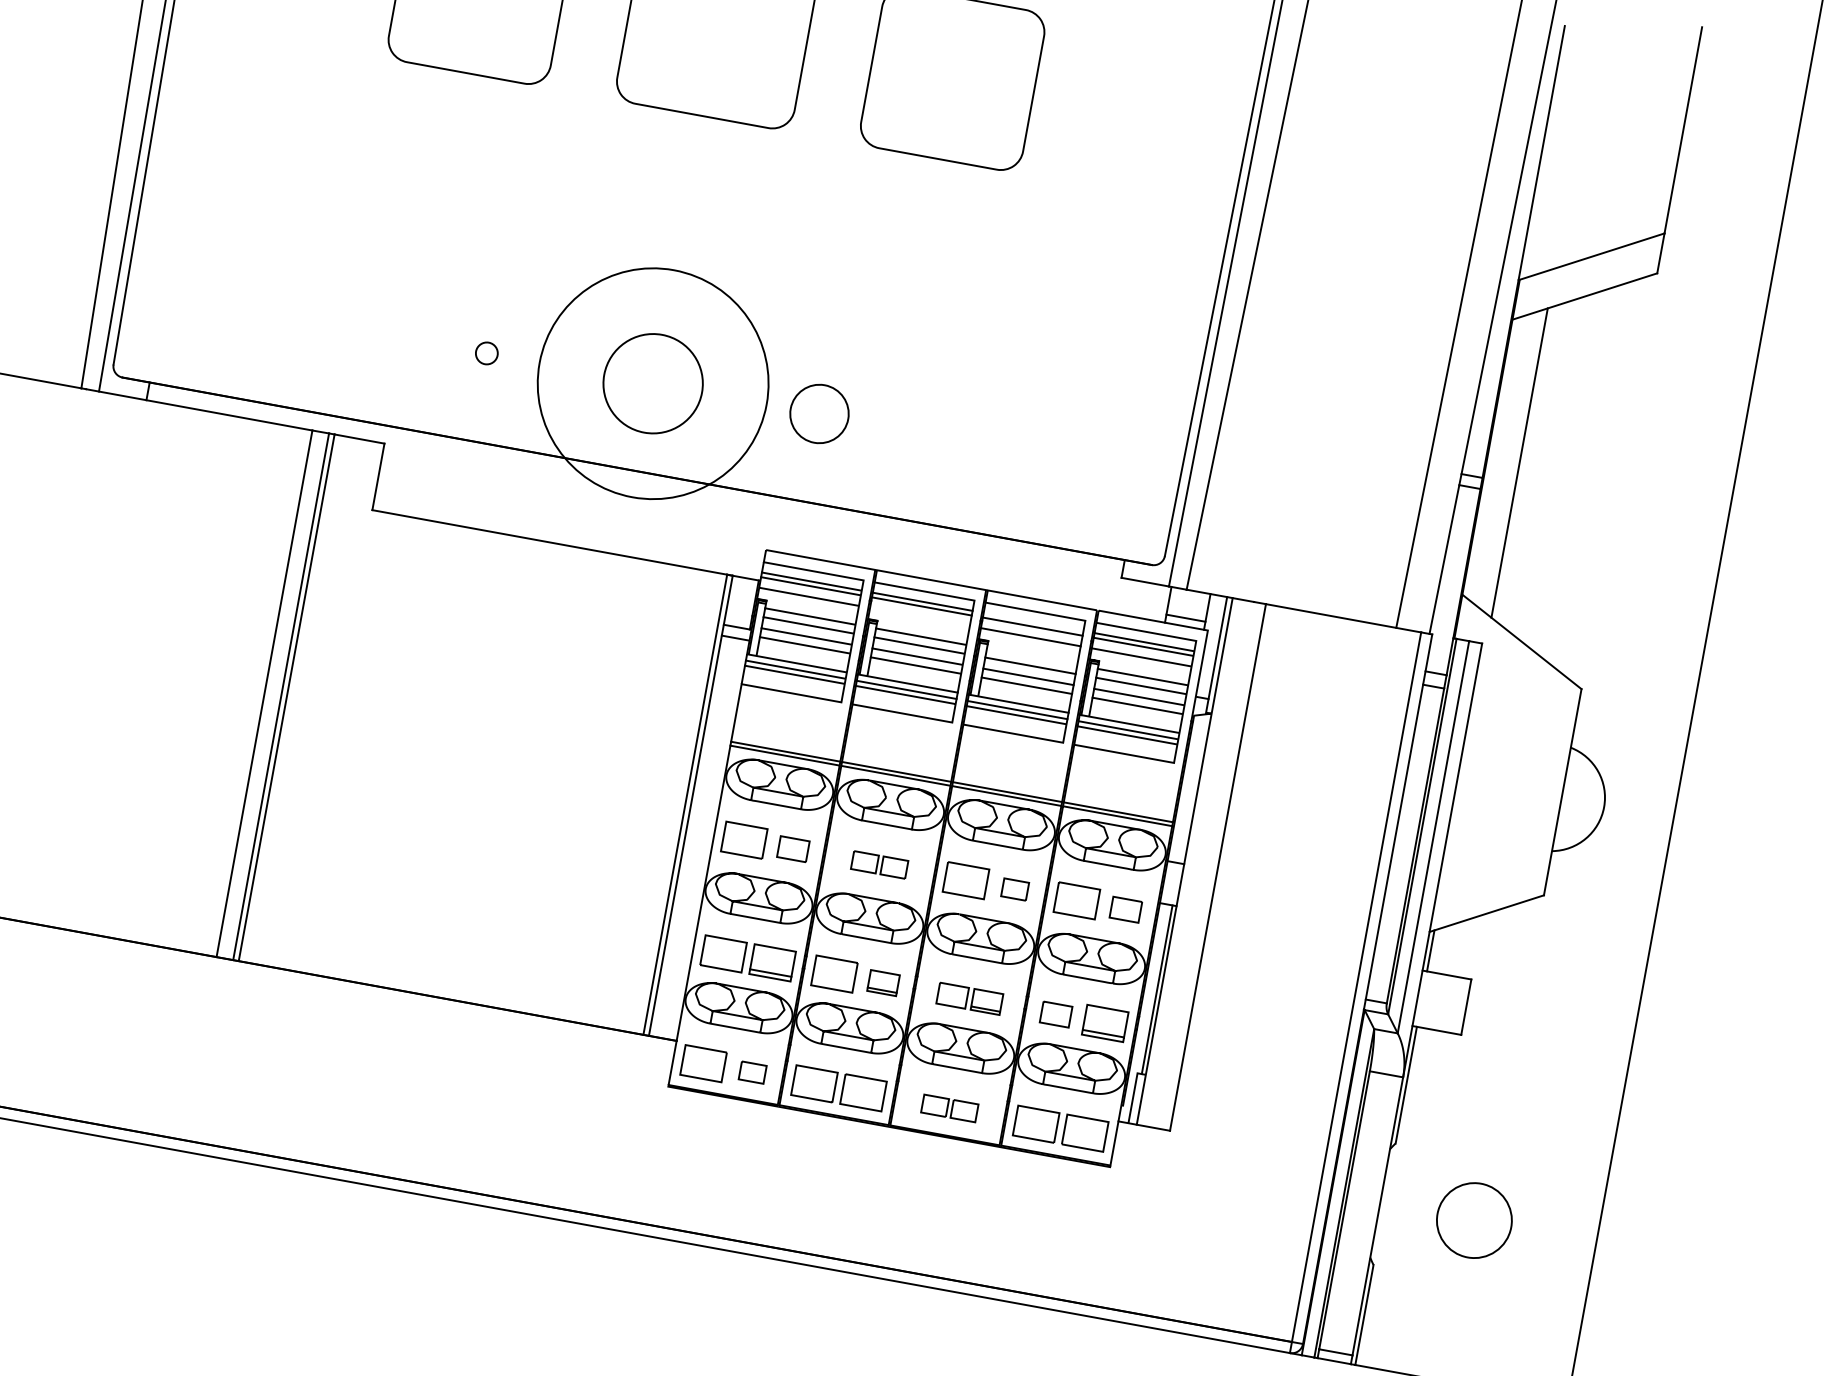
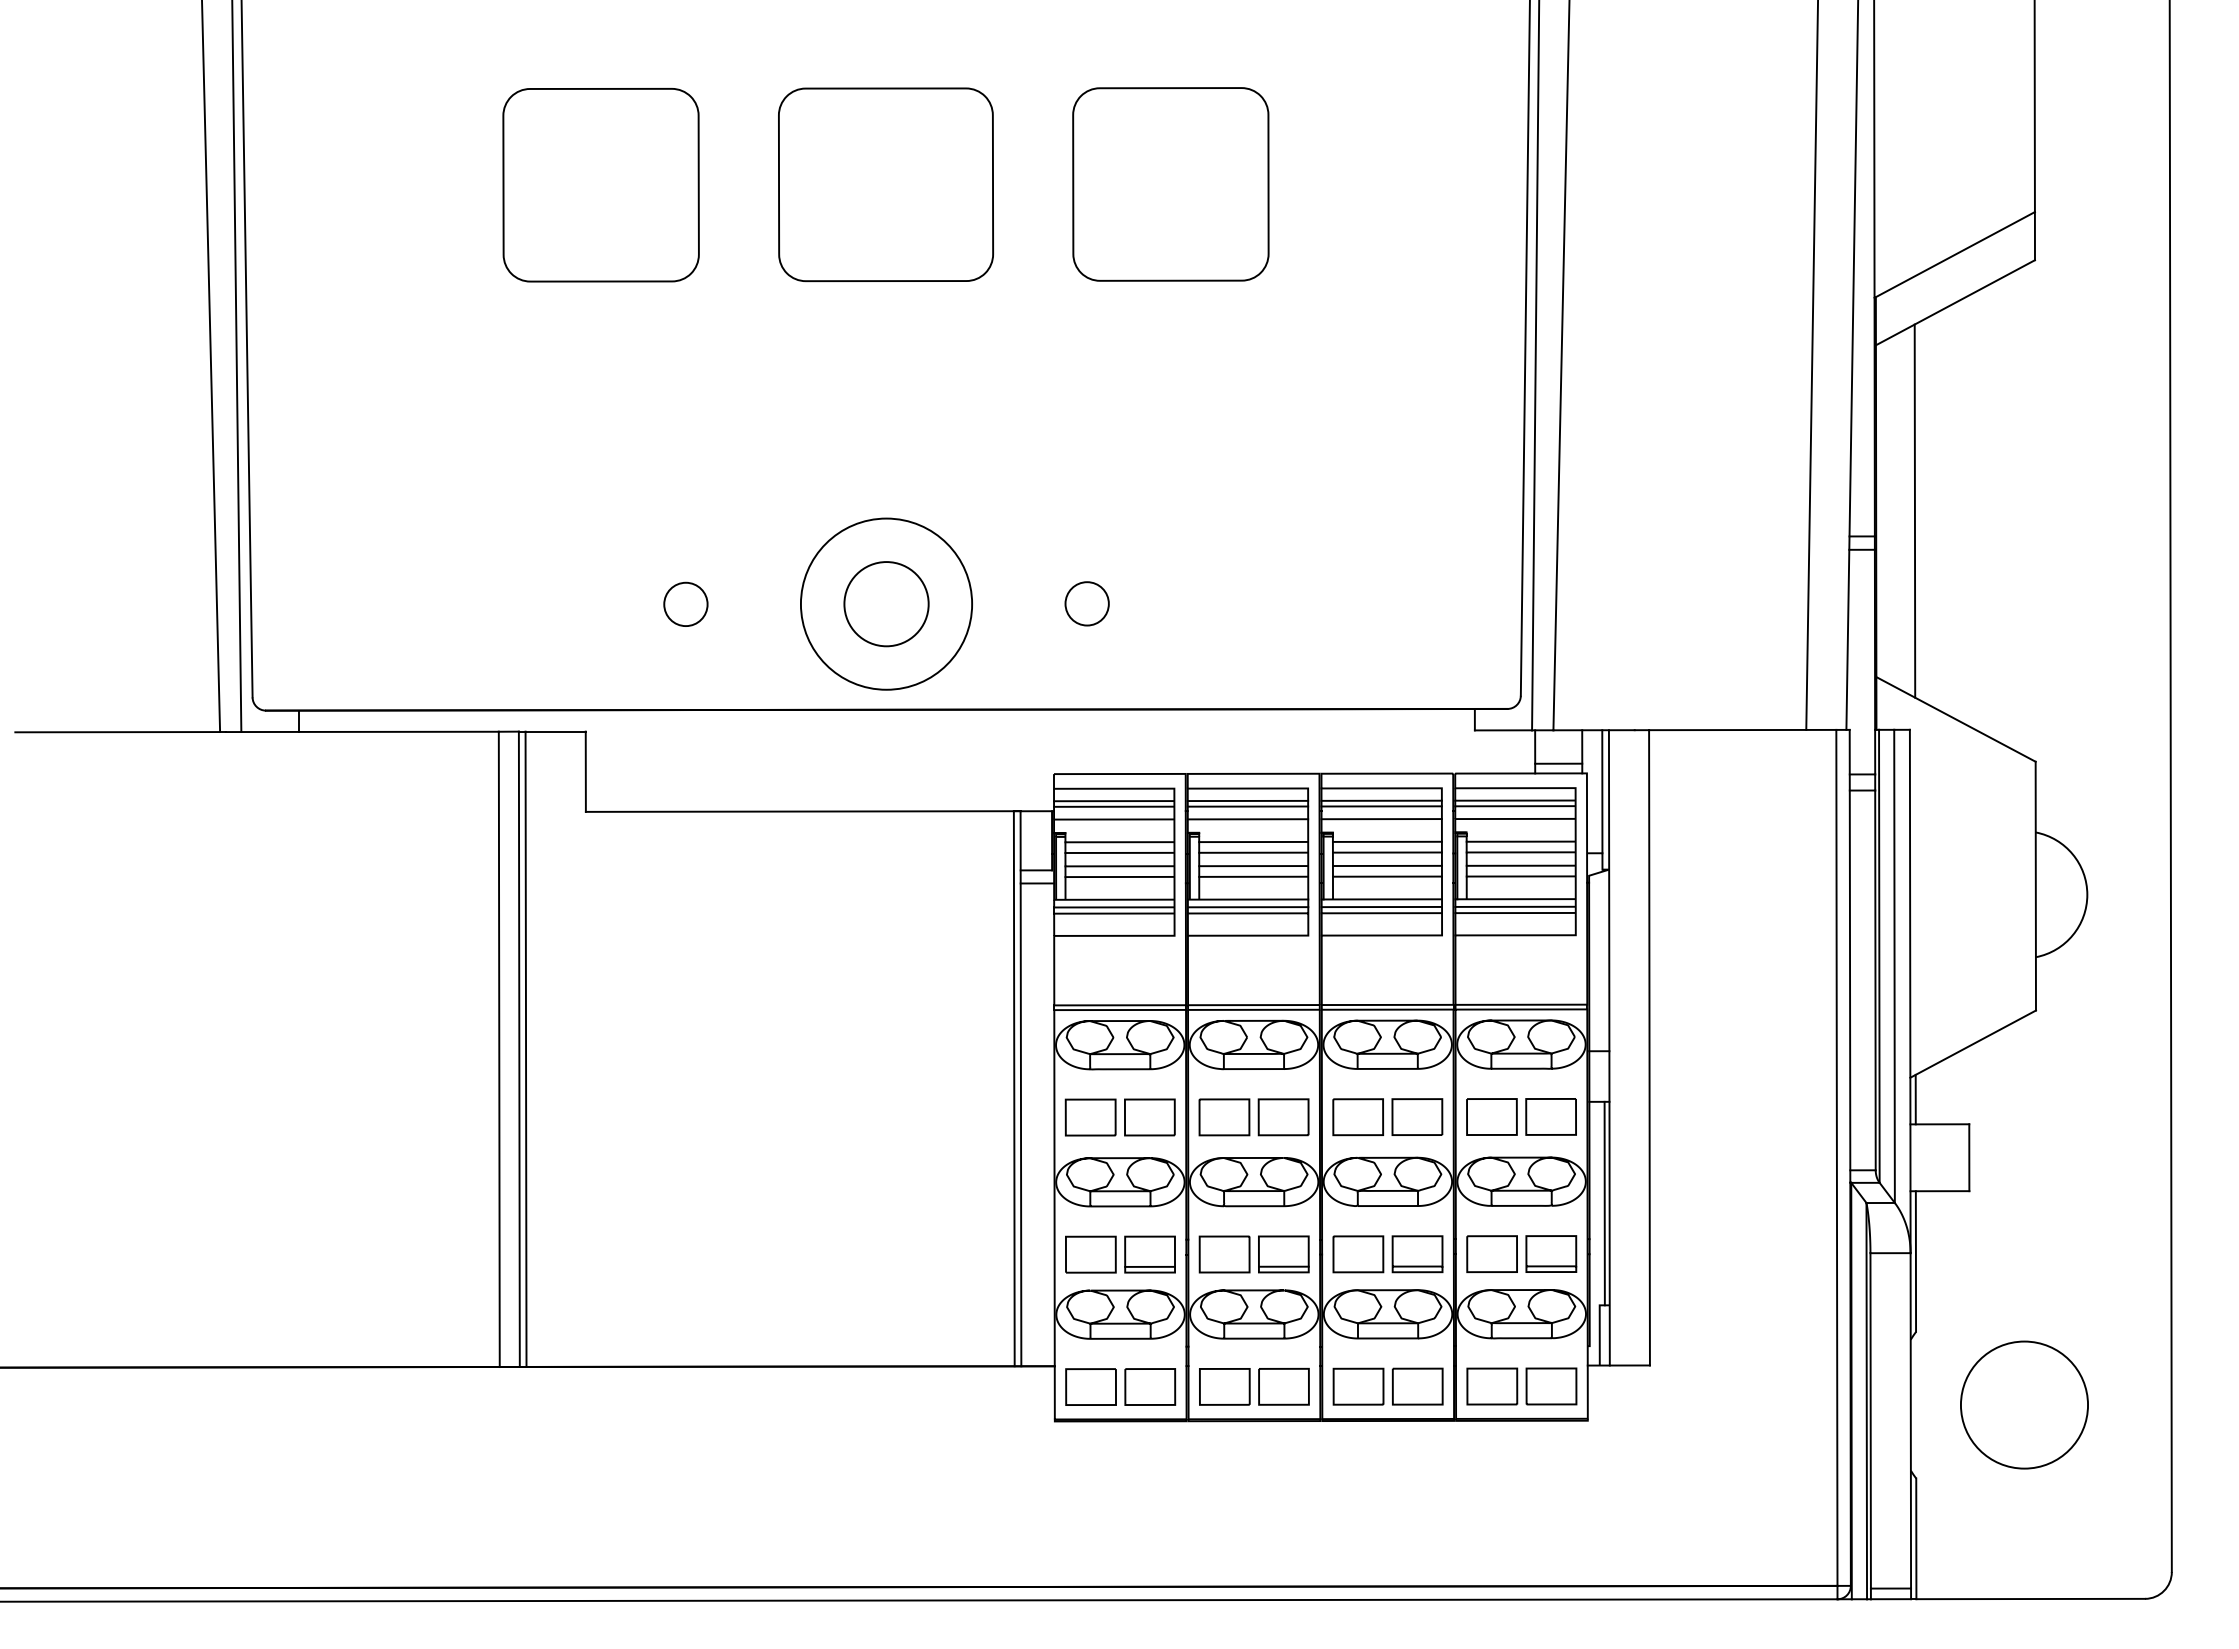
circle: (486, 353) -> (685, 604), size x1.67
circle: (653, 383) -> (886, 603), size x0.62
circle: (653, 384) -> (886, 604), size x0.71
circle: (818, 413) -> (1086, 603), size x0.62
line: (919, 617) -> (1247, 819), added
line: (1033, 621) -> (1381, 800), added
line: (1031, 656) -> (1386, 841), added
part: (793, 849) -> (1149, 1117), size x1.43
part: (879, 864) -> (1253, 1117), size x1.67
part: (1015, 889) -> (1417, 1116), size x1.67
part: (1125, 909) -> (1550, 1116), size x1.43
part: (883, 983) -> (1283, 1254), size x1.43
part: (969, 998) -> (1387, 1254), size x1.43
part: (1055, 1014) -> (1491, 1254), size x1.43
part: (752, 1072) -> (1150, 1386), size x1.67
part: (949, 1108) -> (1387, 1386), size x1.67
circle: (1474, 1220) -> (2024, 1404), size x1.43

